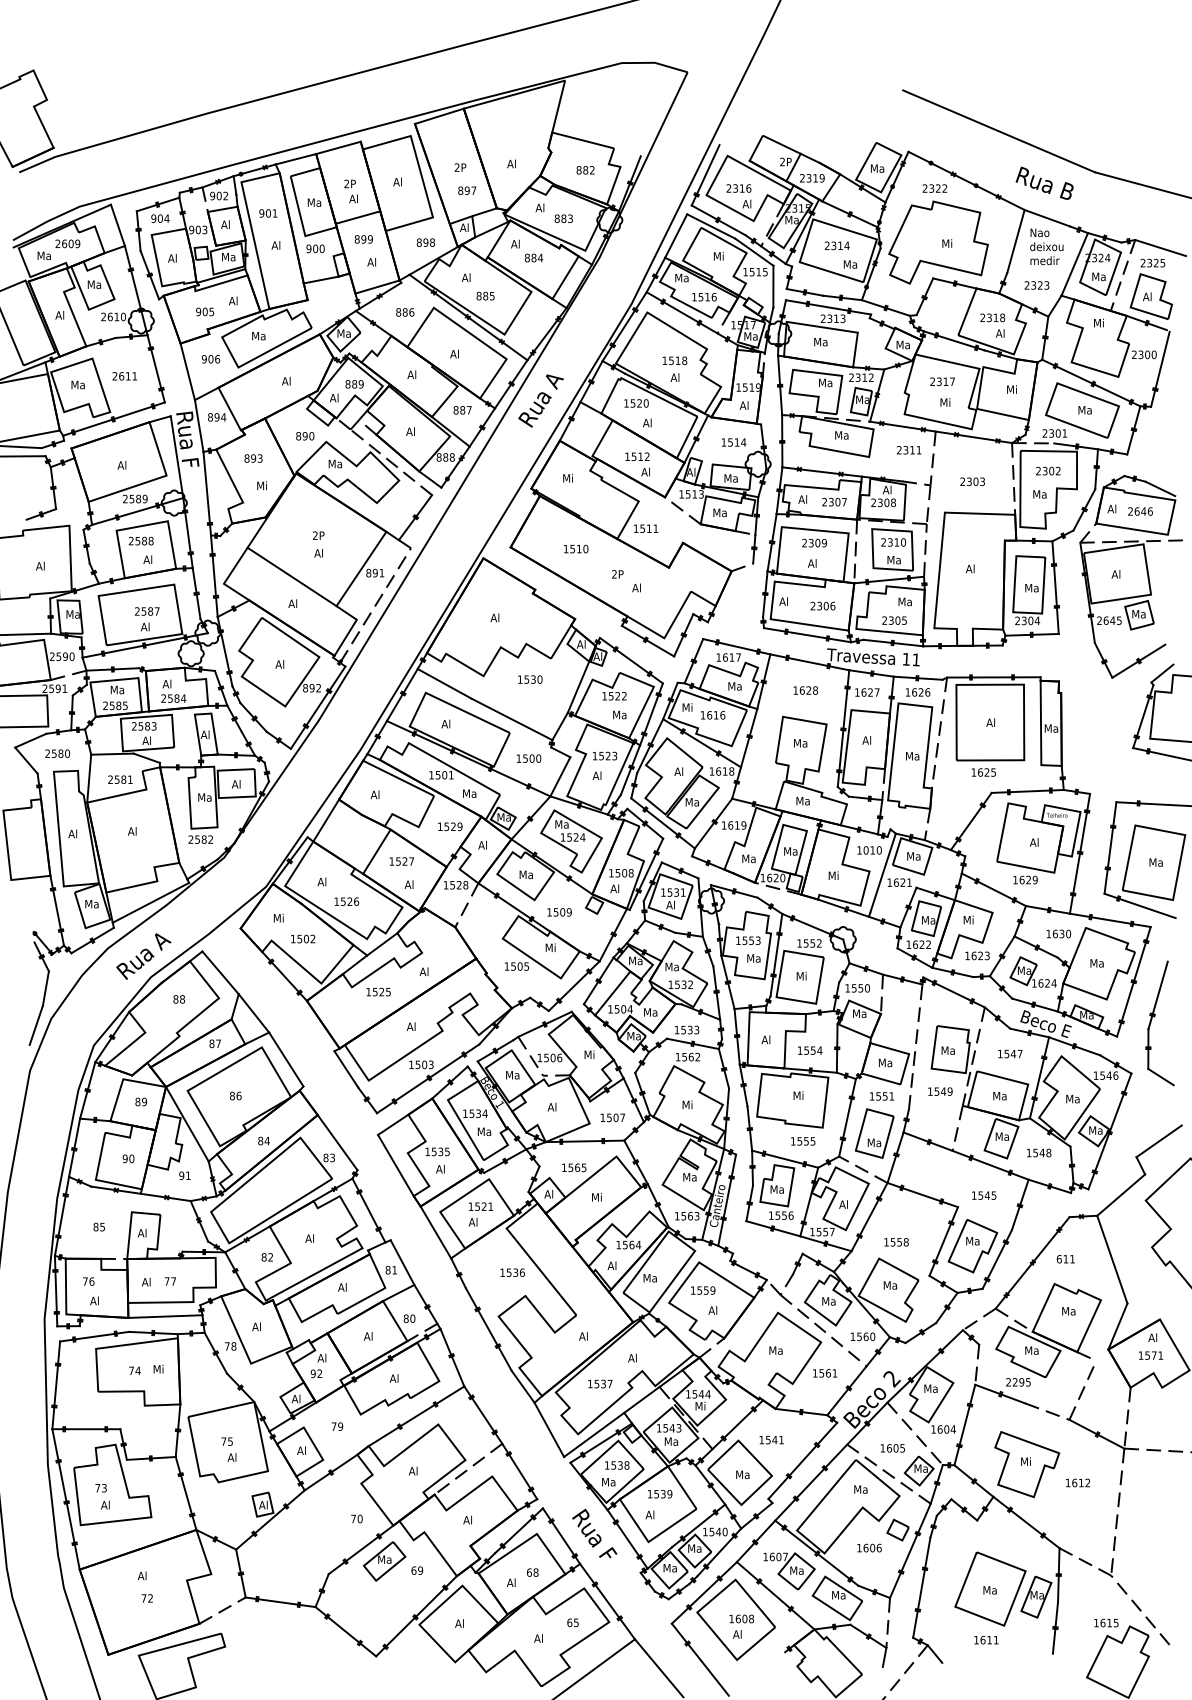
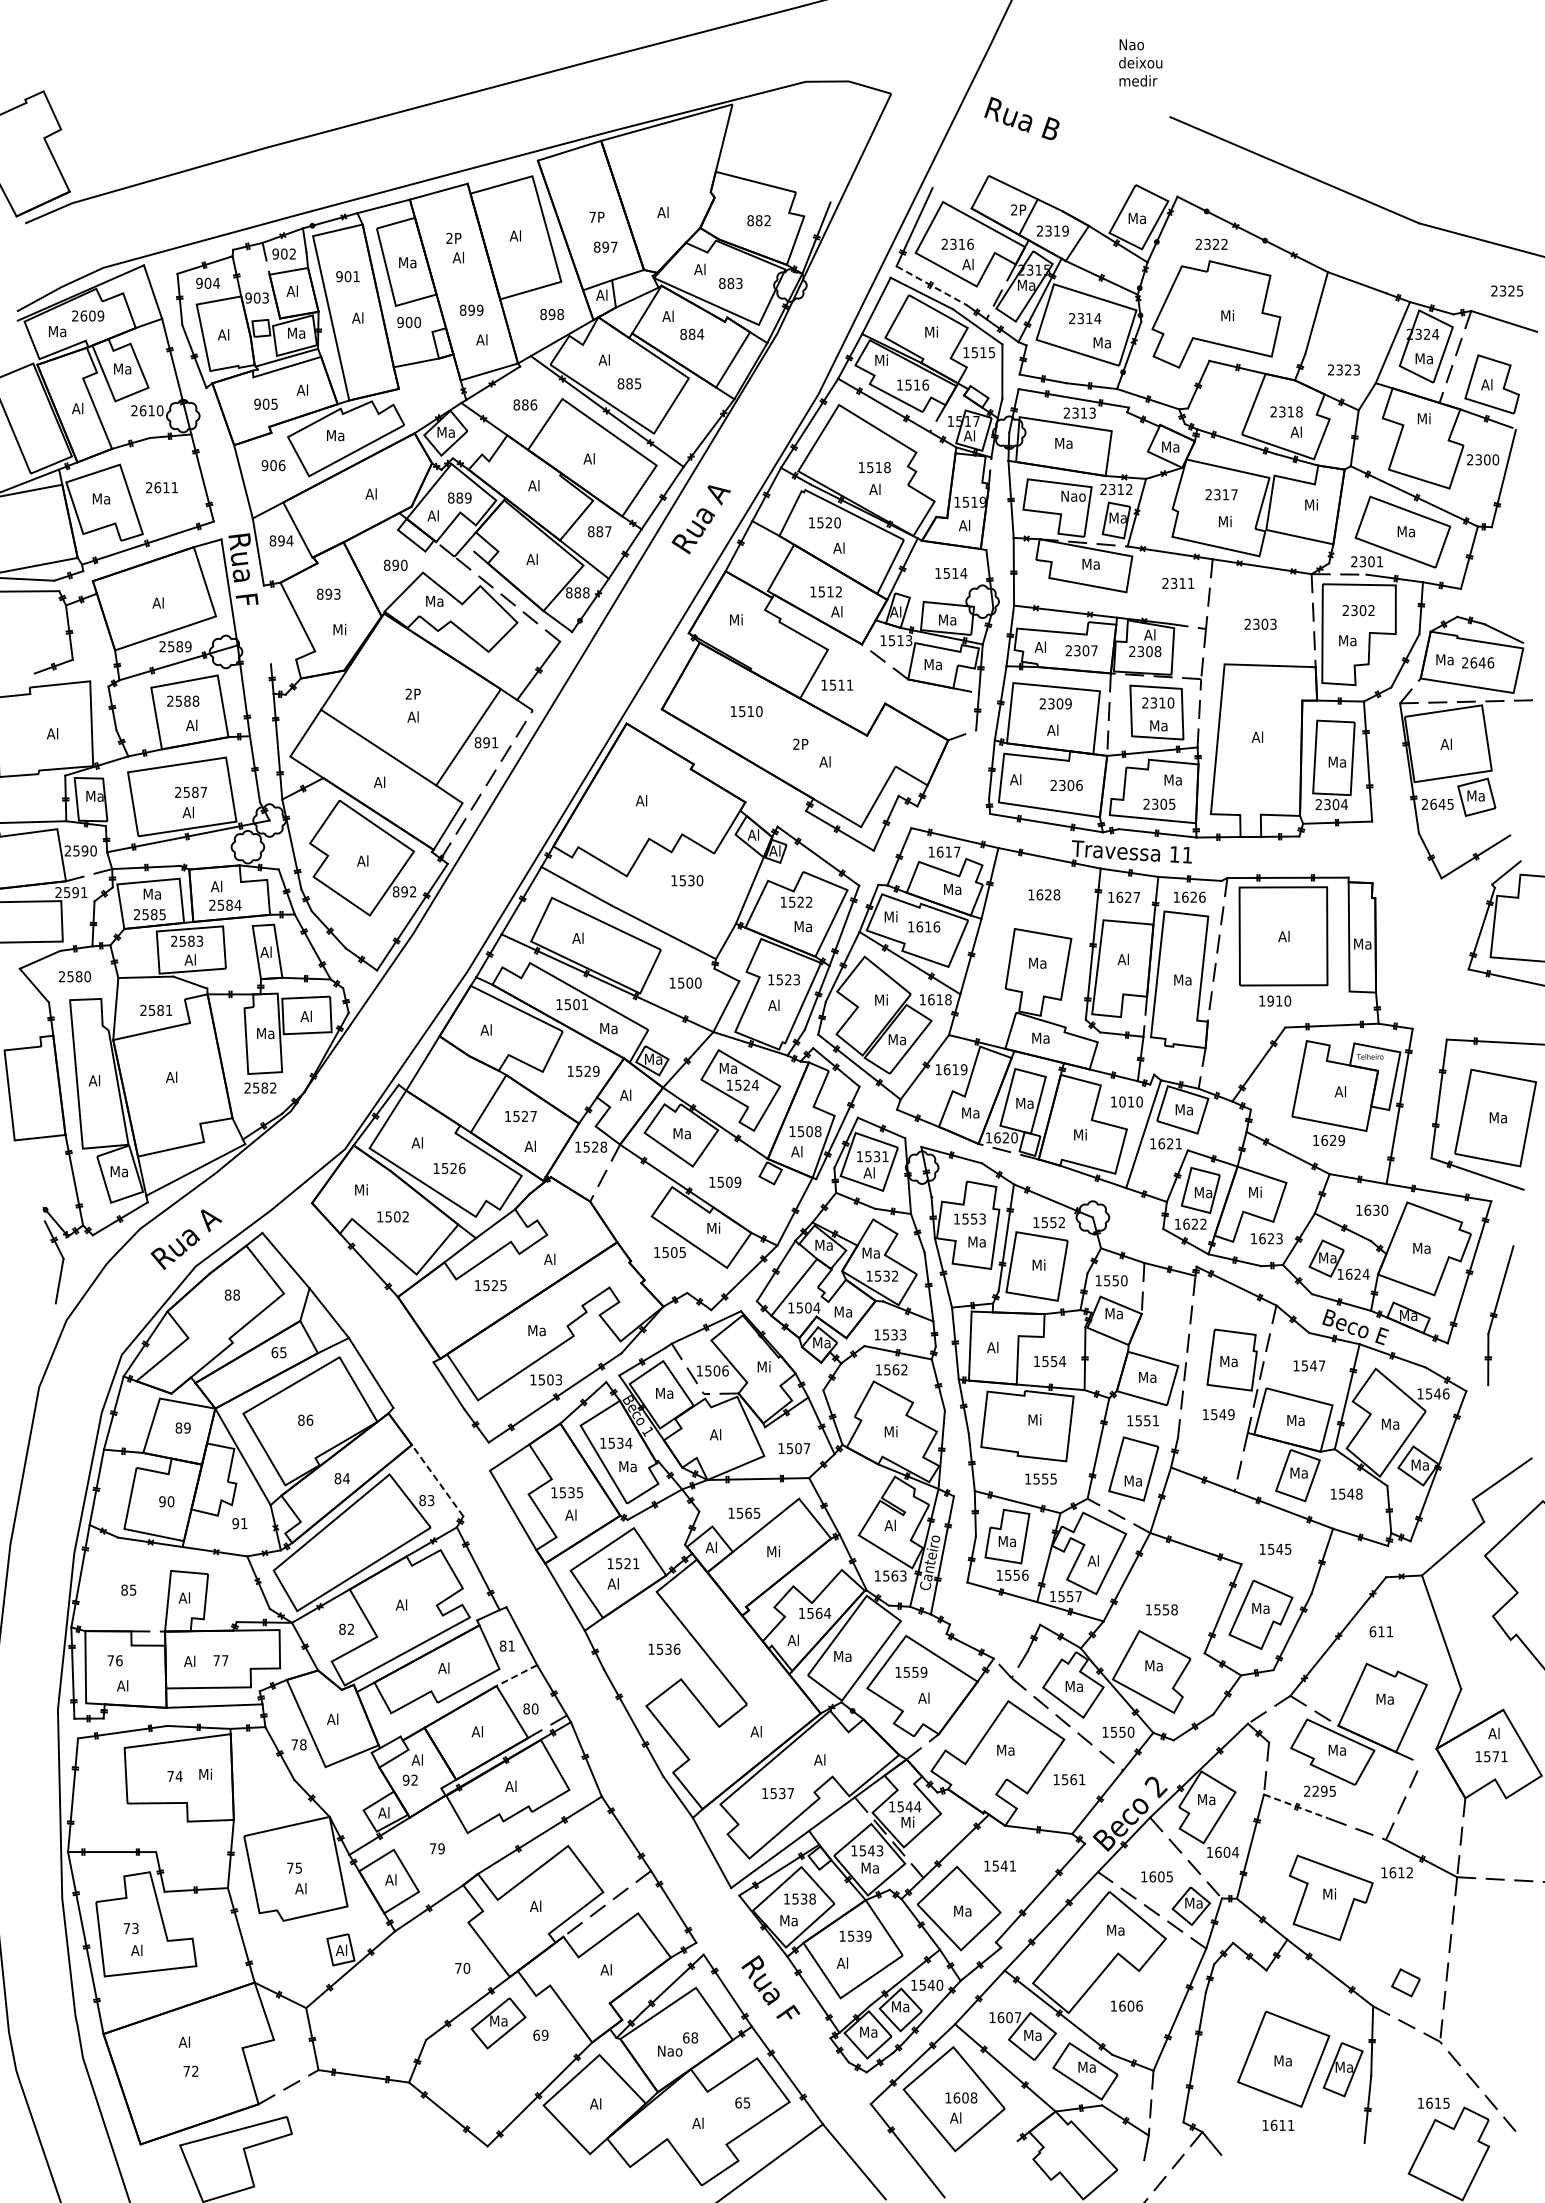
text: (457, 167) -> (592, 216), 2P -> 7P
text: (1044, 183) -> (1021, 118), moved
line: (358, 217) -> (464, 281), removed
line: (719, 221) -> (932, 286), solid -> dashed
text: (1046, 246) -> (1140, 62), moved
text: (1153, 262) -> (1507, 290), moved
text: (686, 277) -> (889, 359), Ma -> Mi
text: (750, 336) -> (972, 435), Ma -> Al
text: (829, 382) -> (1074, 495), Ma -> Nao
line: (205, 481) -> (266, 624), removed
text: (1114, 508) -> (1444, 659), Al -> Ma
text: (679, 771) -> (880, 999), Al -> Mi
text: (987, 772) -> (1279, 1000), 1625 -> 1910
line: (35, 1025) -> (46, 1328), removed
text: (413, 1026) -> (536, 1330), Al -> Ma
text: (214, 1043) -> (278, 1352), 87 -> 65
line: (1160, 1076) -> (1504, 1395), removed
line: (337, 1142) -> (437, 1480), solid -> dashed
text: (689, 1177) -> (893, 1525), Ma -> Al
line: (398, 1292) -> (516, 1675), solid -> dashed
text: (866, 1336) -> (1122, 1731), 1560 -> 1550
line: (1000, 1394) -> (1296, 1806), solid -> dashed
text: (1077, 1482) -> (1396, 1872), moved
part: (897, 1529) -> (1405, 1982), moved
text: (516, 1582) -> (669, 2050), Al -> Nao

